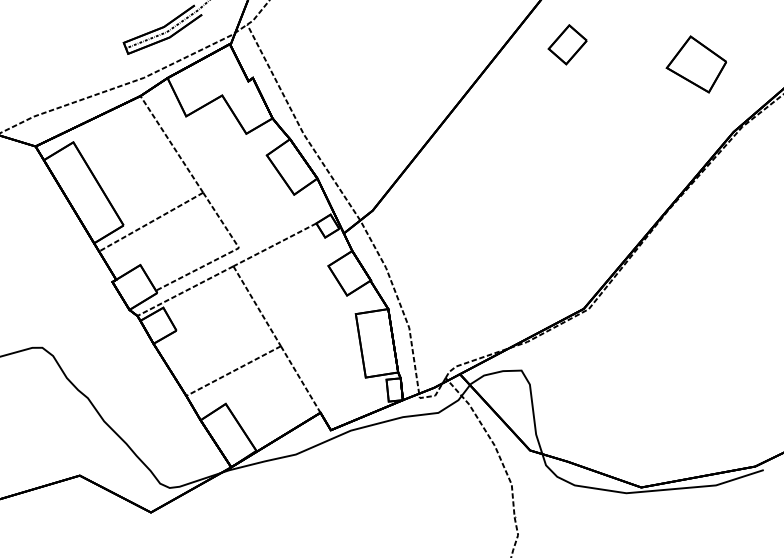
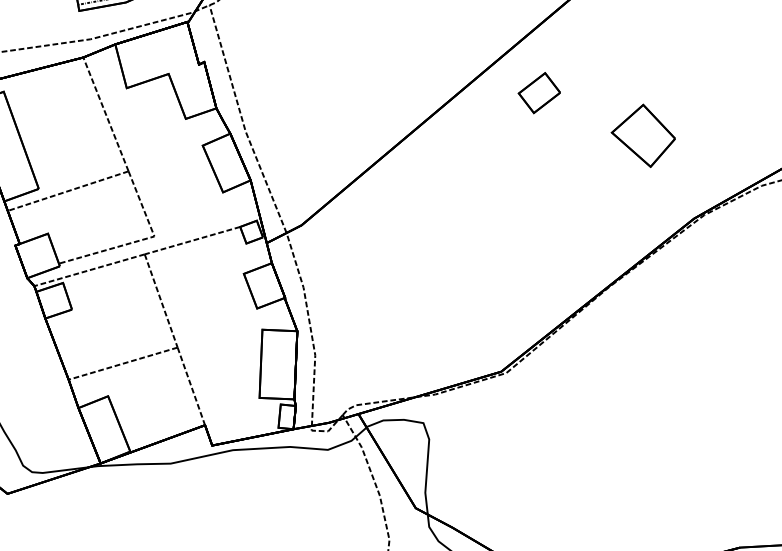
part: (695, 64) -> (642, 135), moved

